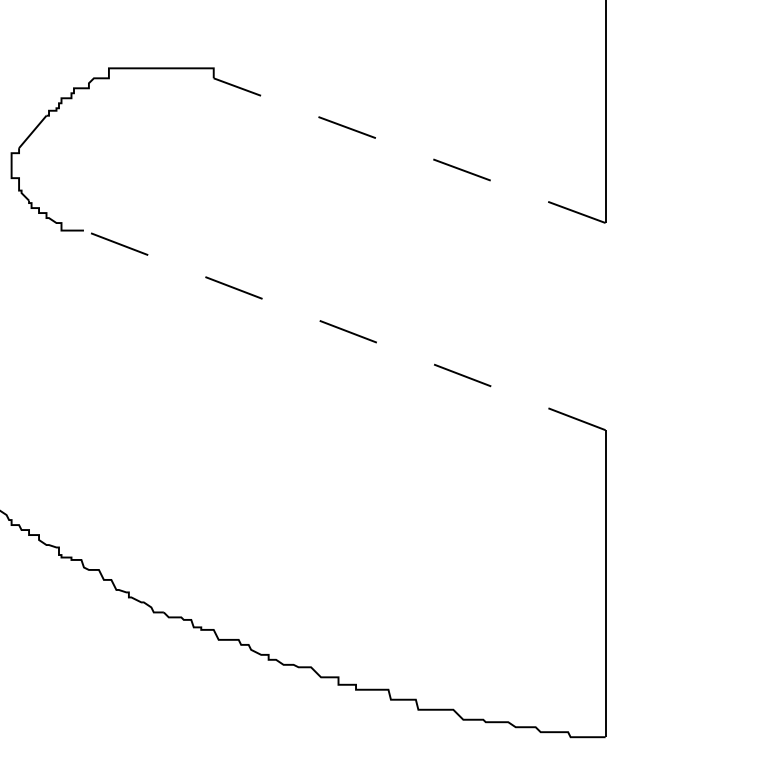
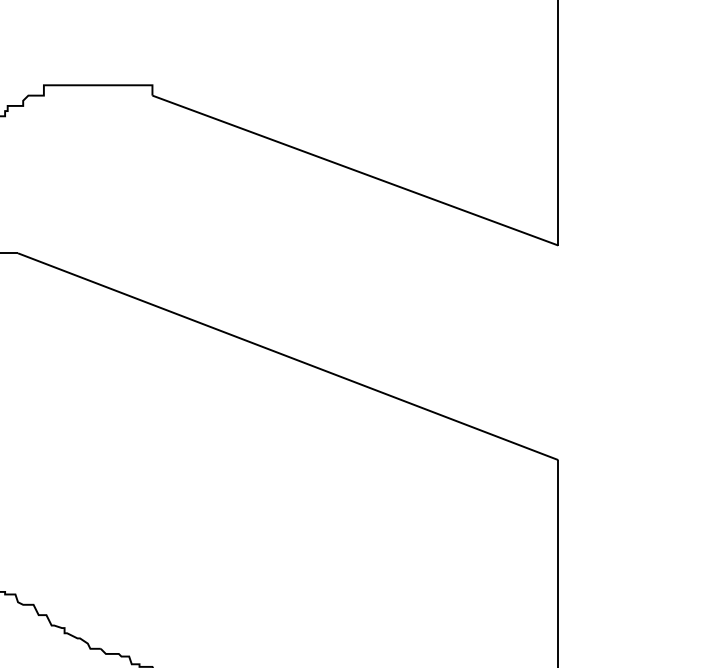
line: (409, 150) -> (355, 170), dashed -> solid
line: (344, 330) -> (287, 356), dashed -> solid

